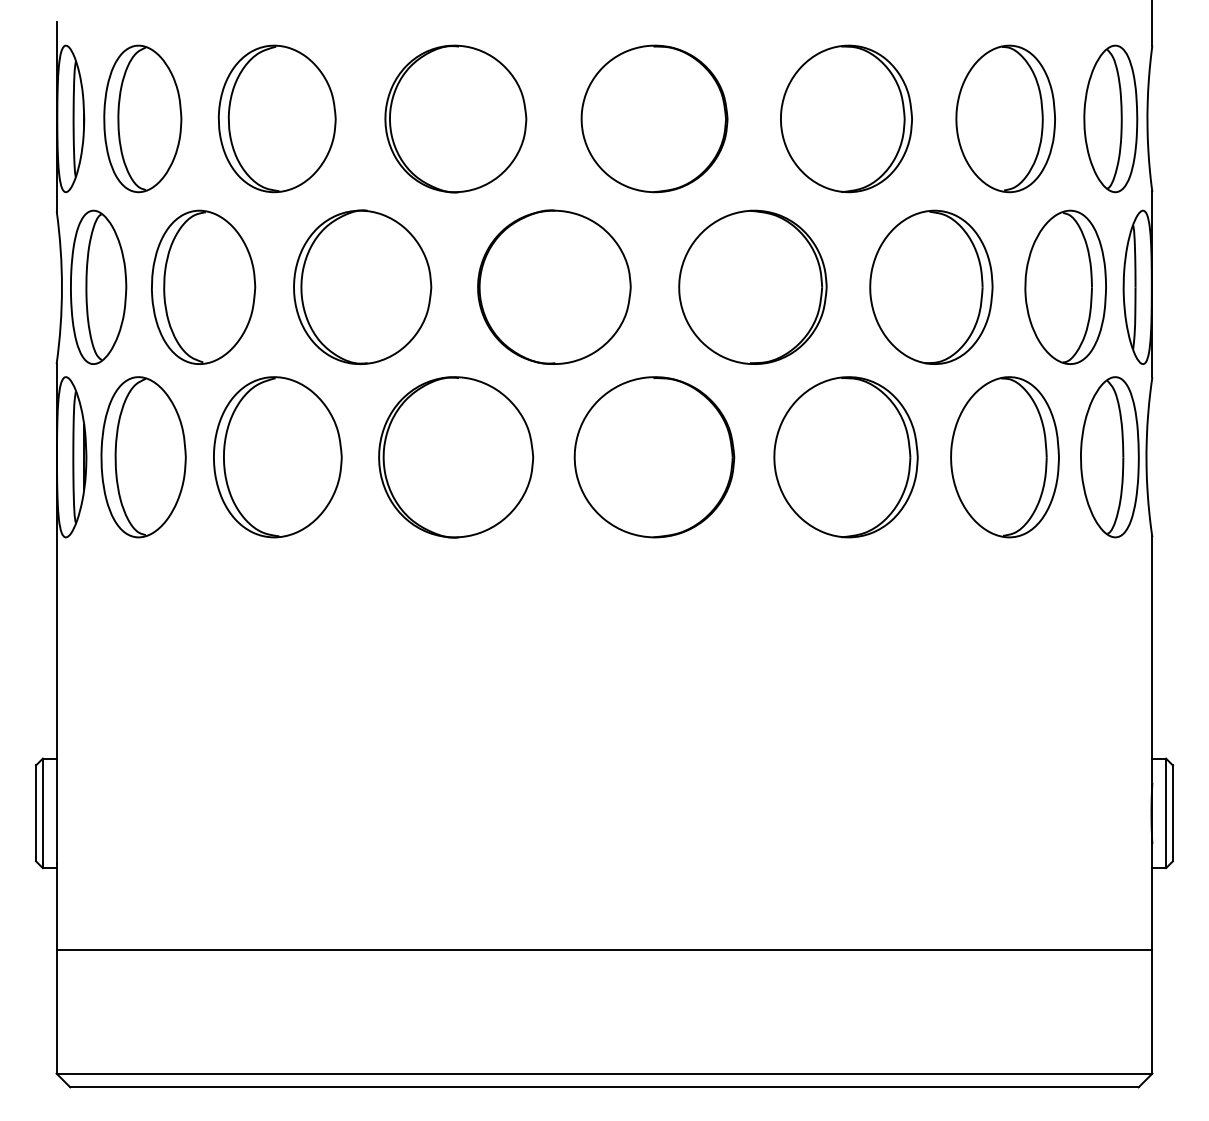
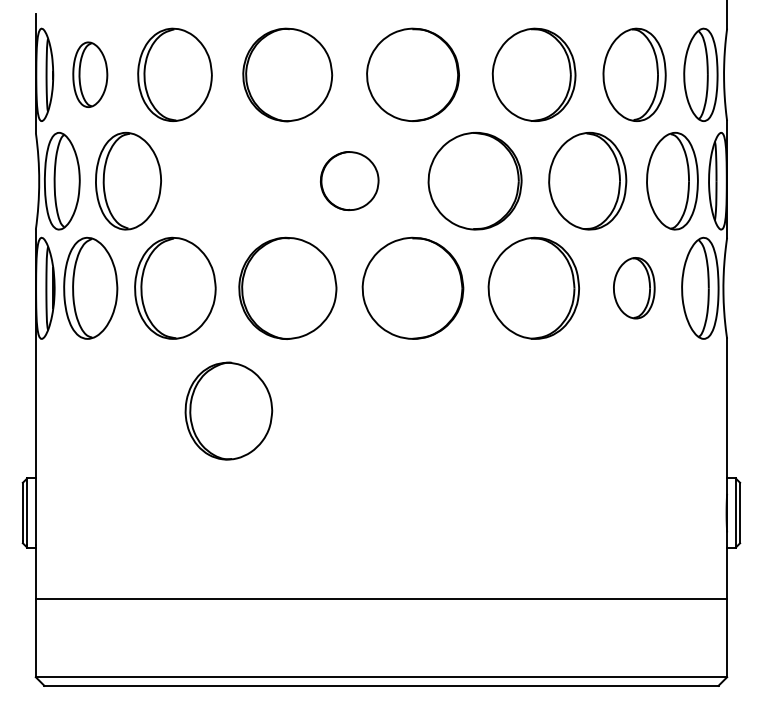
part: (143, 118) -> (90, 74), size x0.7
part: (361, 286) -> (228, 410), moved
part: (553, 286) -> (349, 180), size x0.6
part: (1005, 455) -> (634, 287), size x0.6

